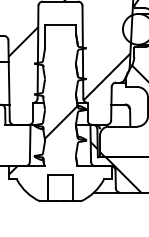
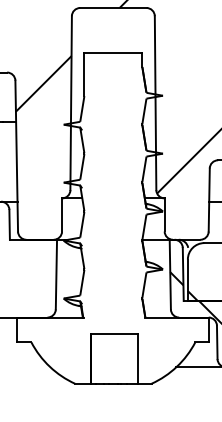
hatch: (43, 140) -> (81, 269), removed

